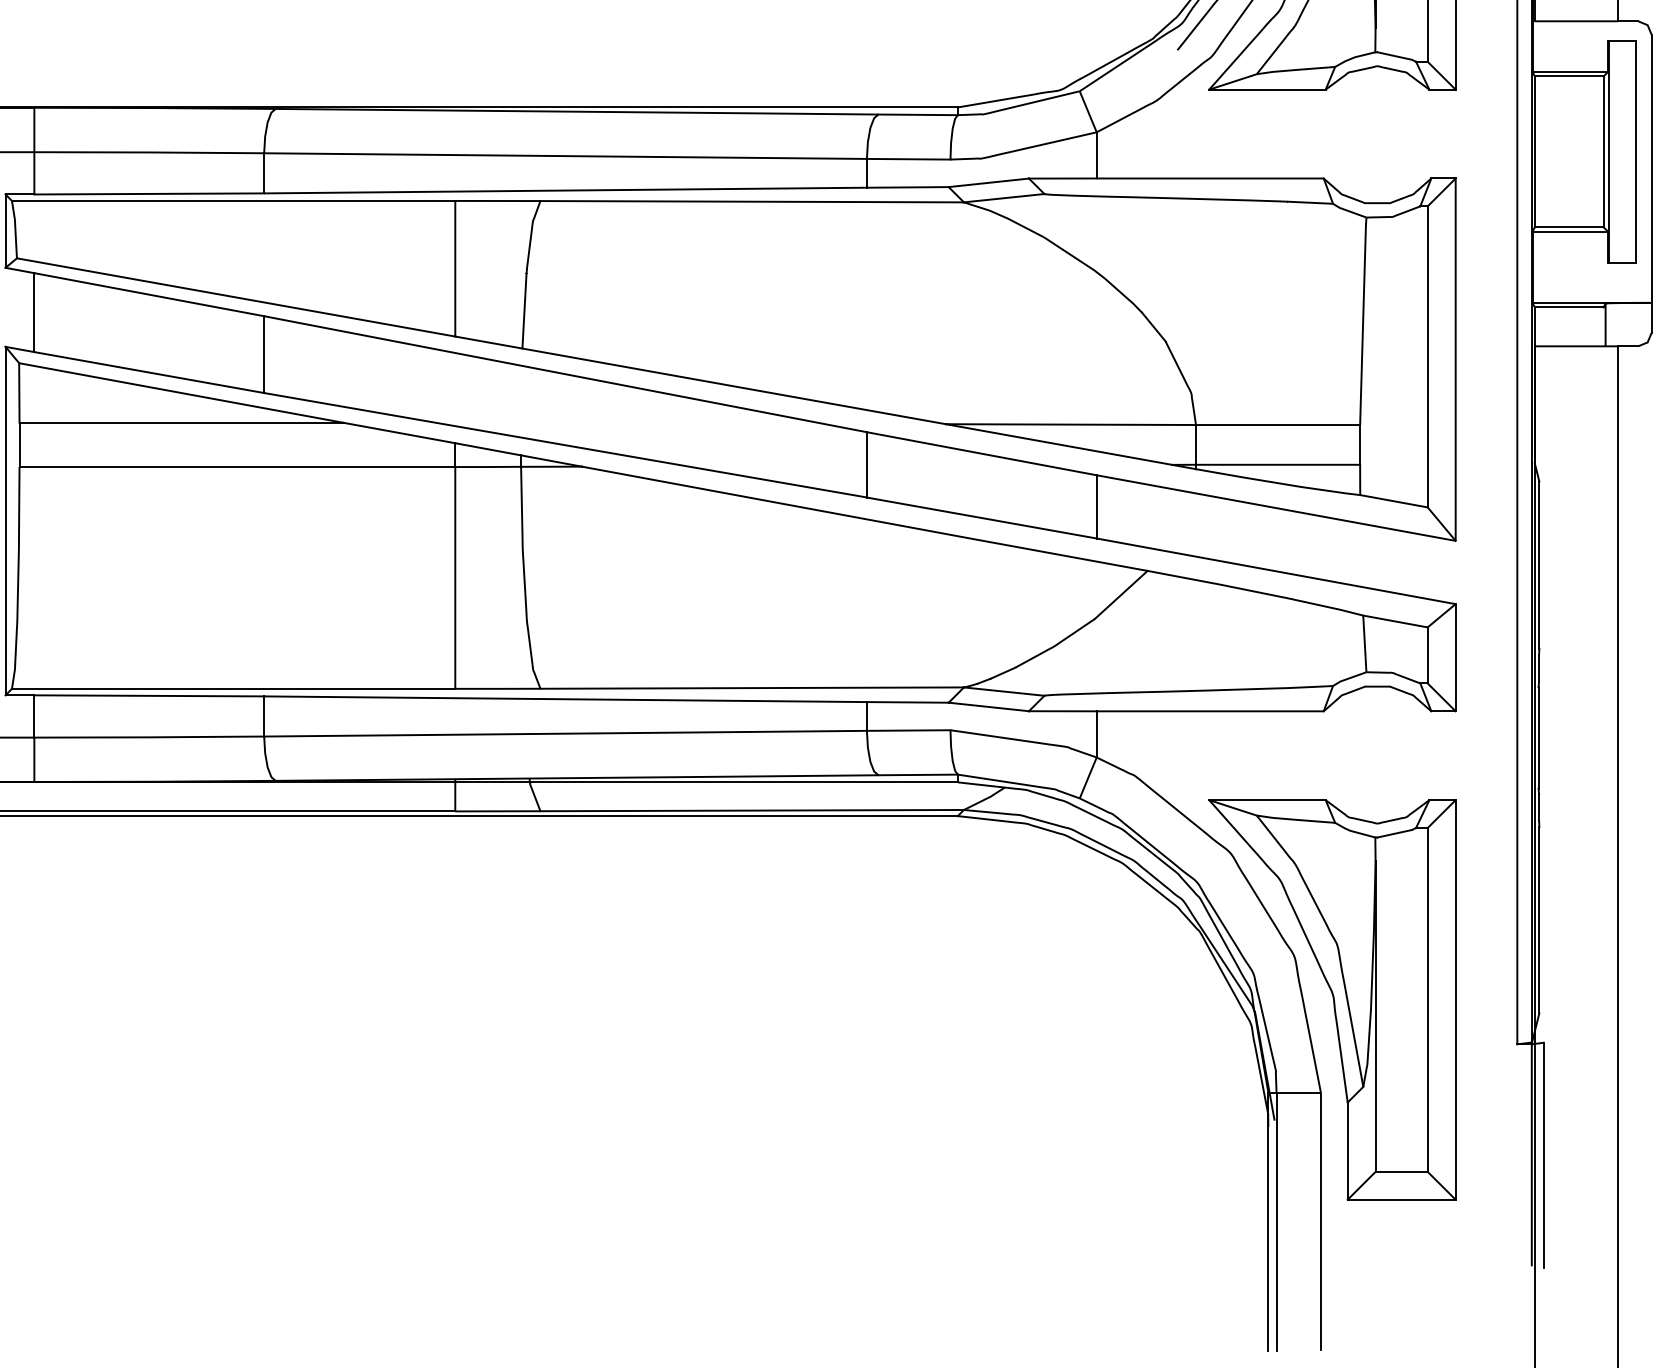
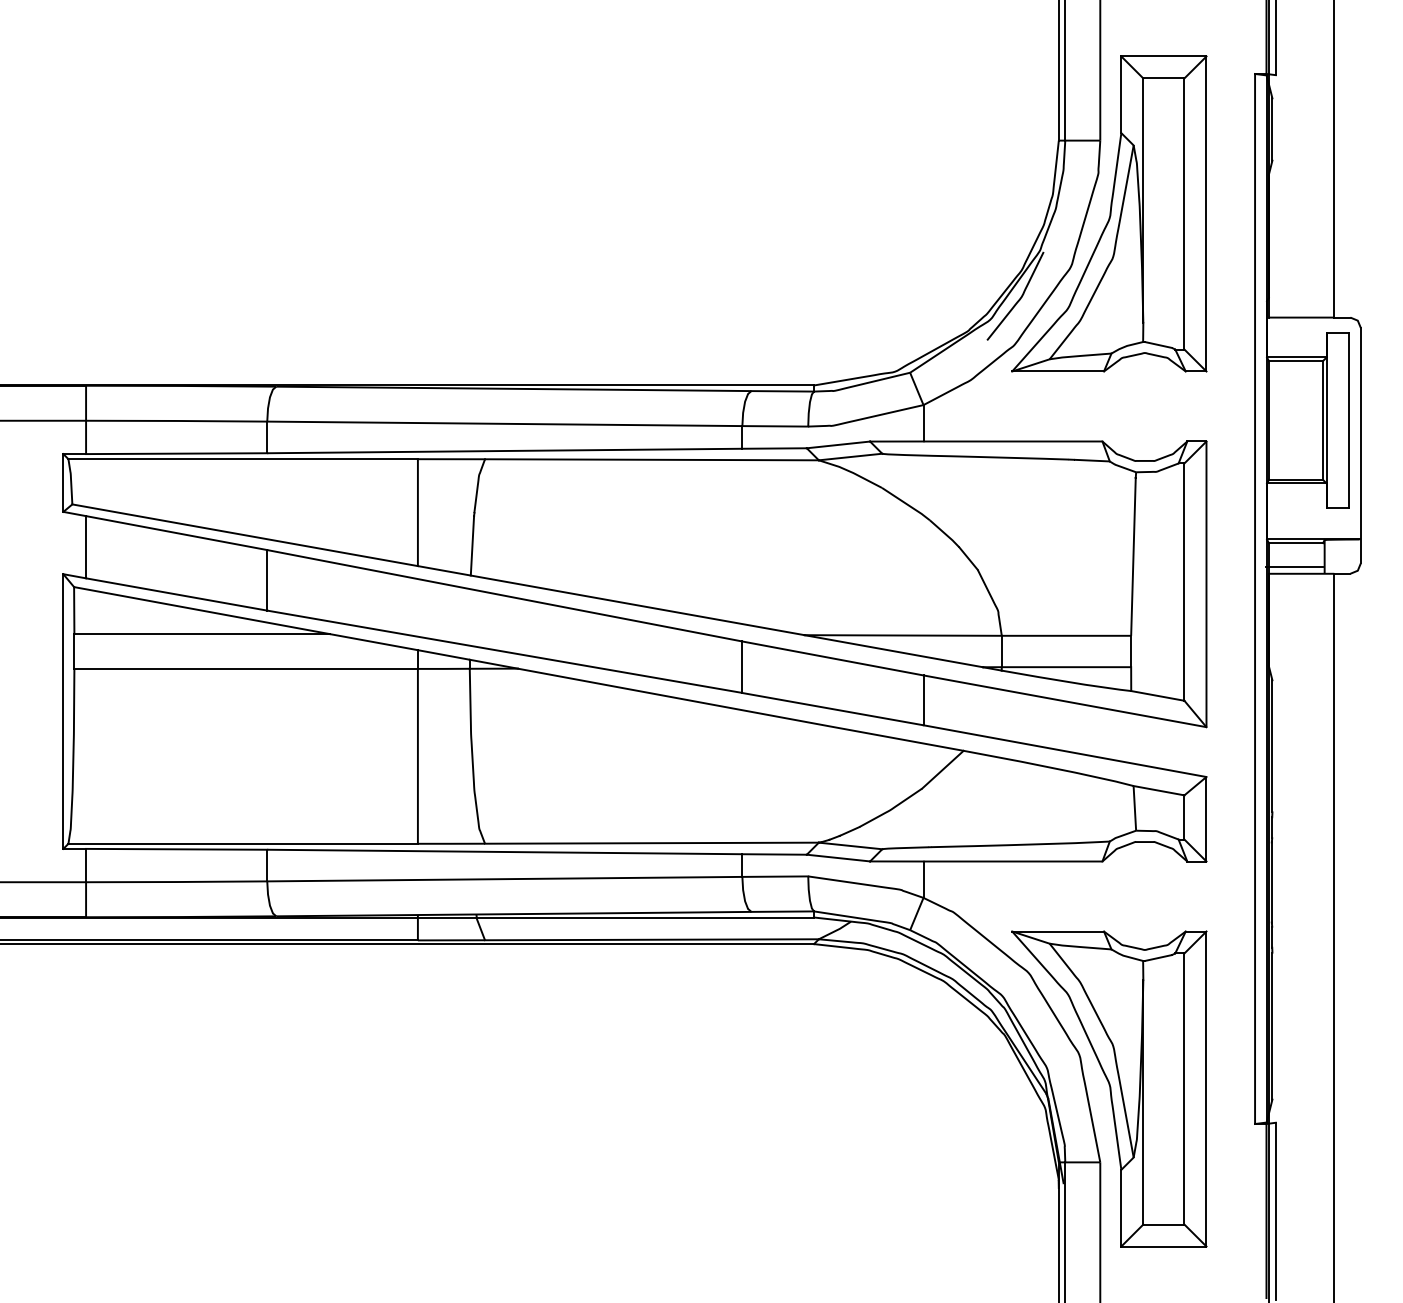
line: (1567, 338) -> (1294, 567), added

